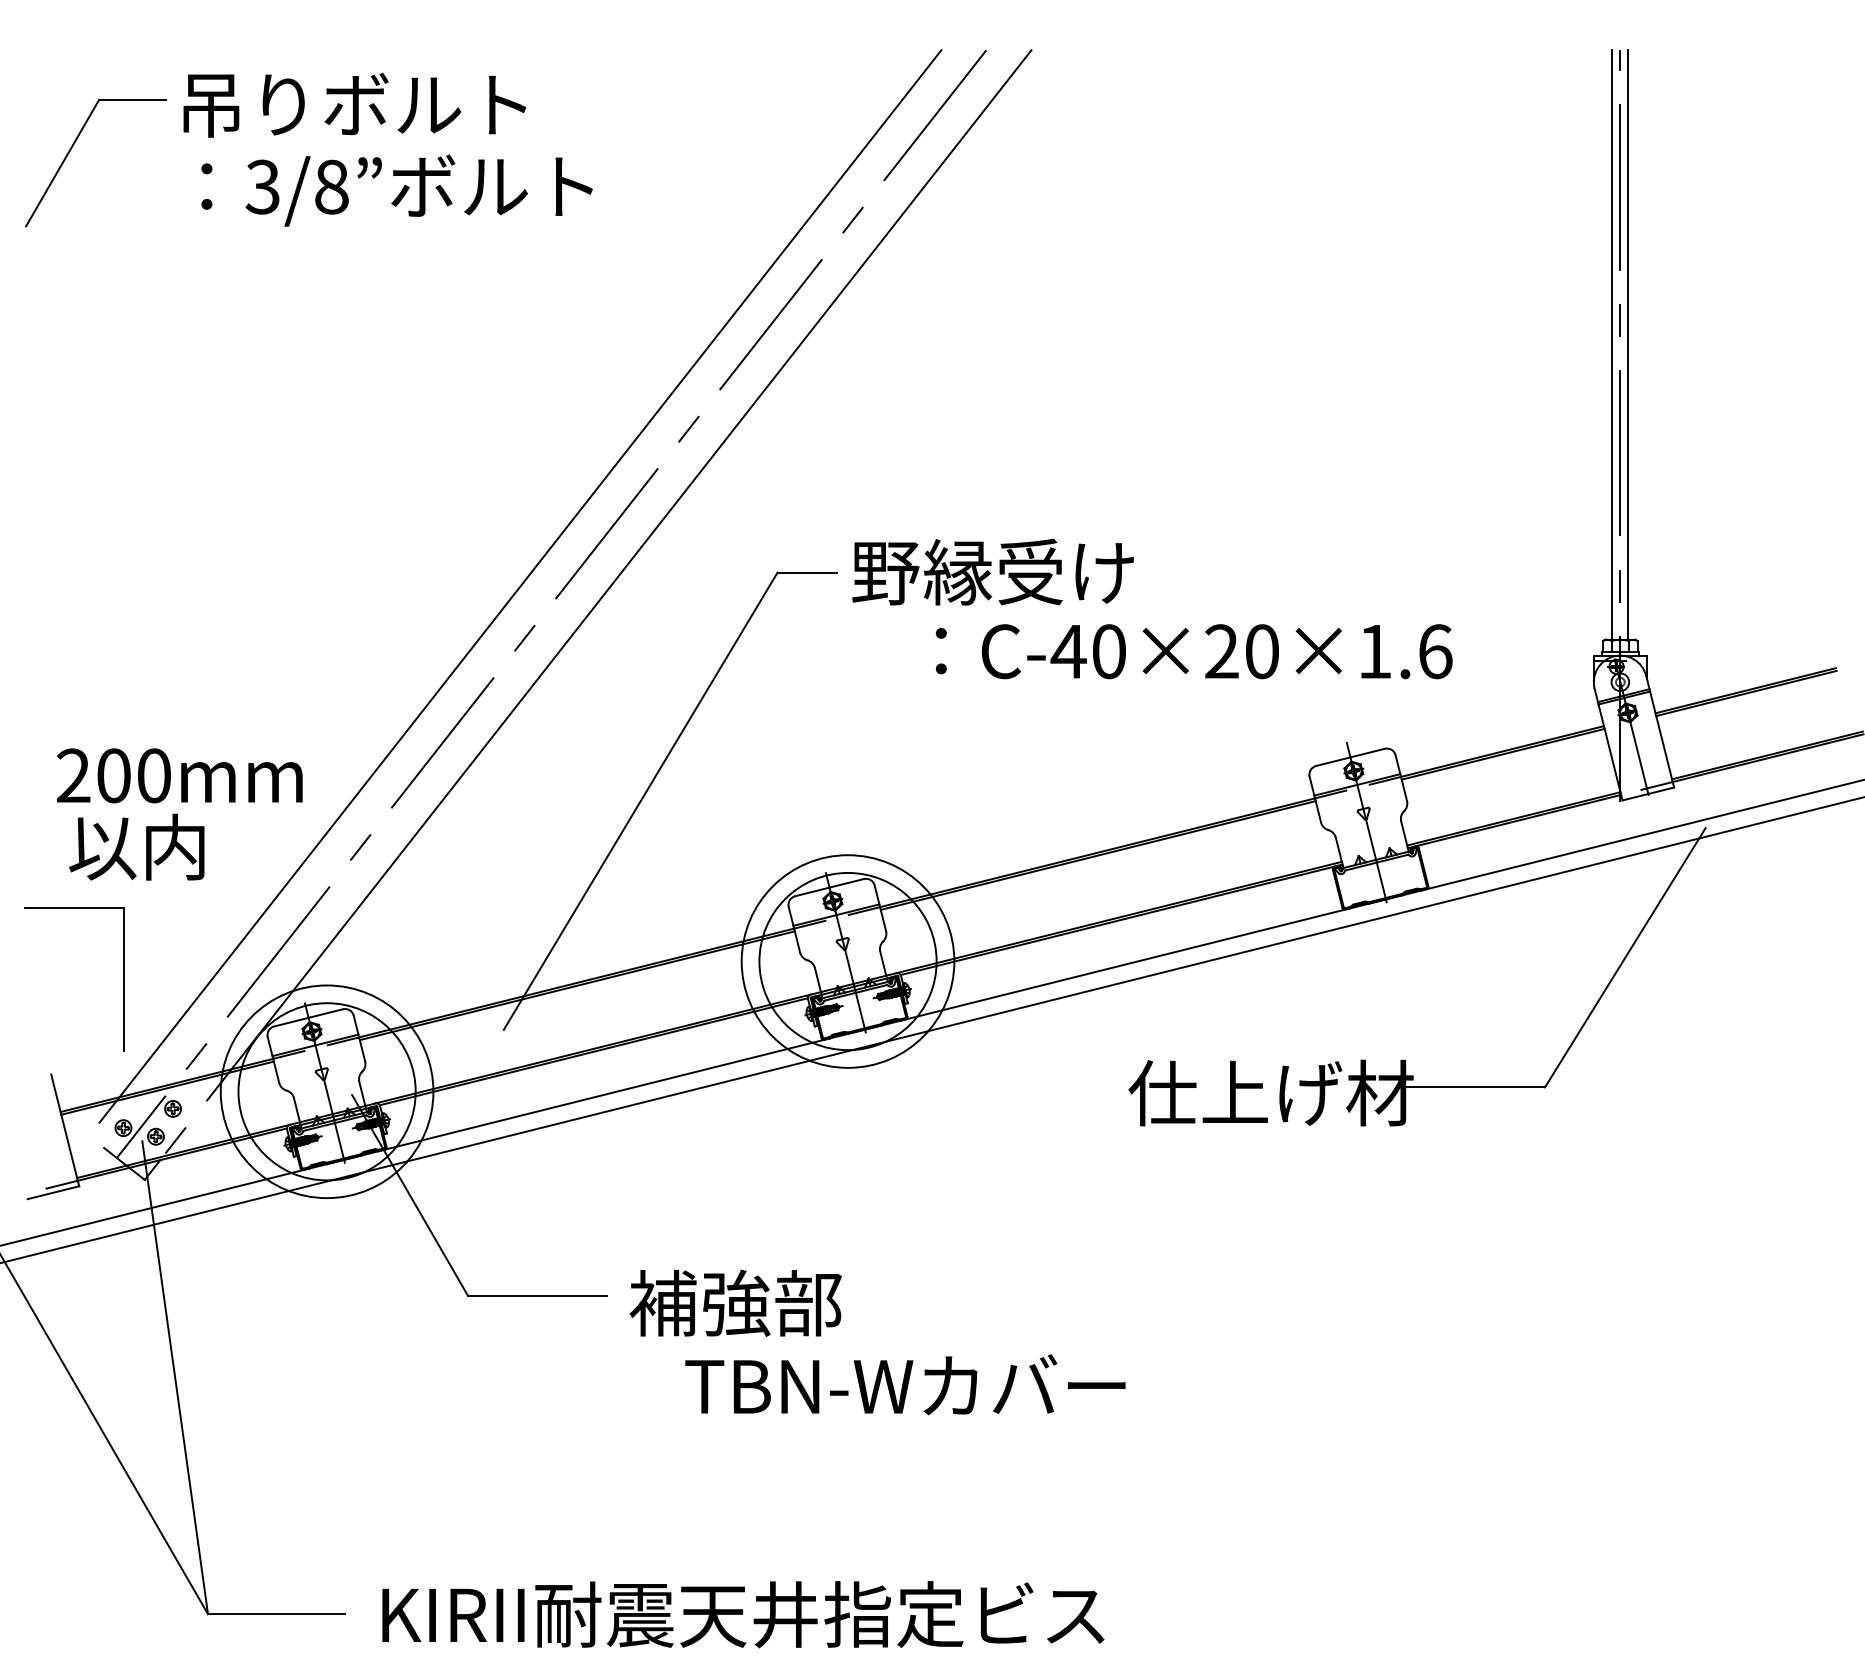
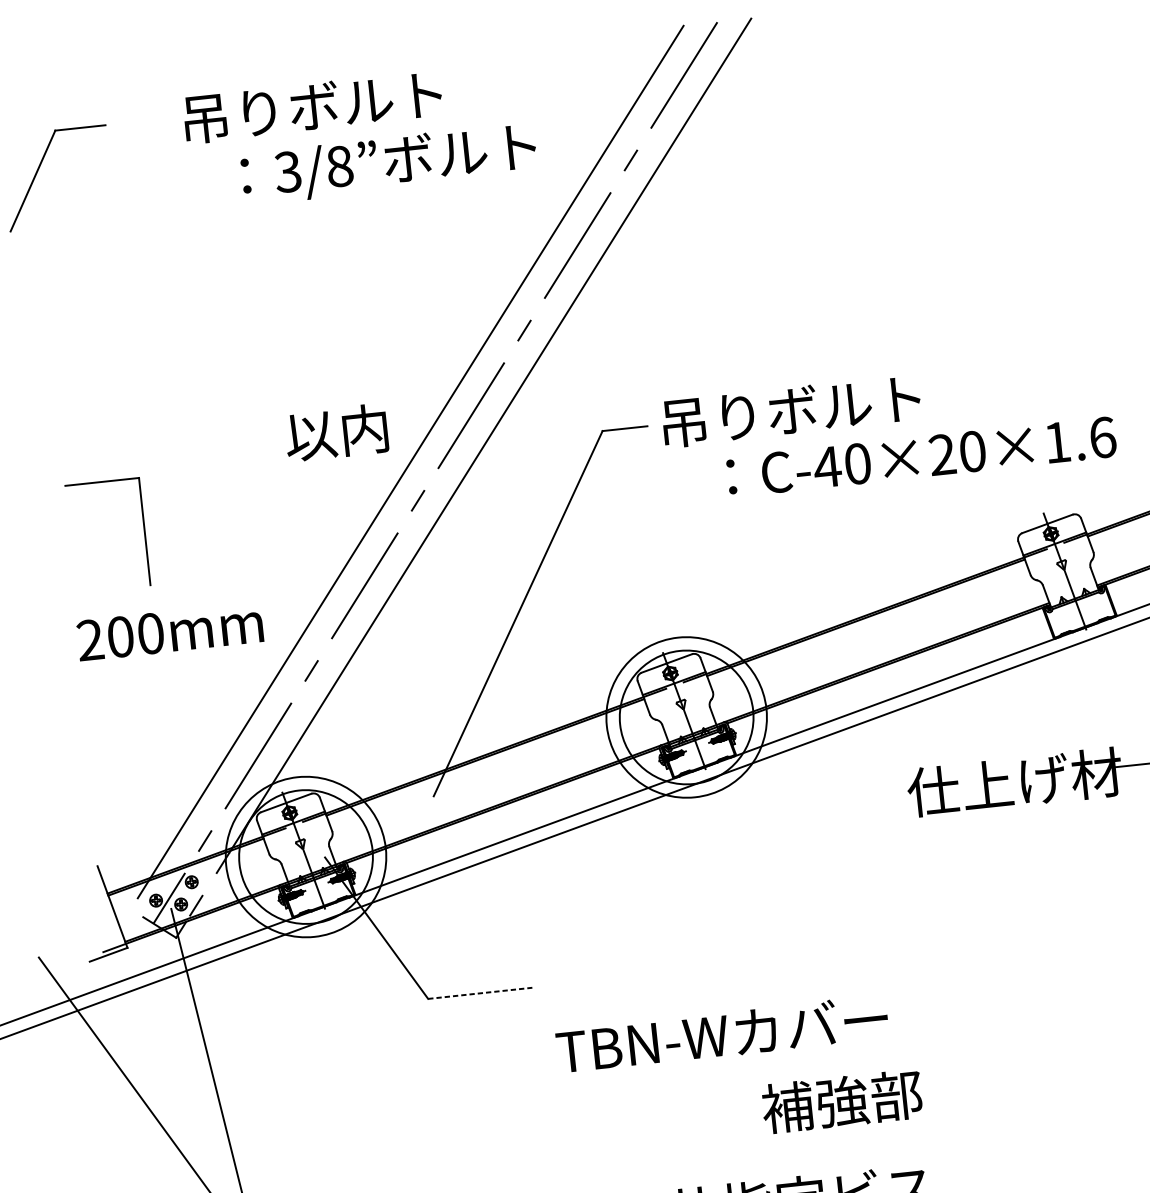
text: (354, 104) -> (312, 106), moved
text: (396, 190) -> (388, 163), moved
text: (1026, 571) -> (789, 410), 野縁受け -> 吊りボルト
text: (136, 846) -> (336, 432), moved
part: (123, 979) -> (144, 531), moved
line: (537, 1295) -> (480, 993), solid -> dashed
text: (735, 1302) -> (841, 1100), moved
text: (905, 1384) -> (722, 1034), moved

